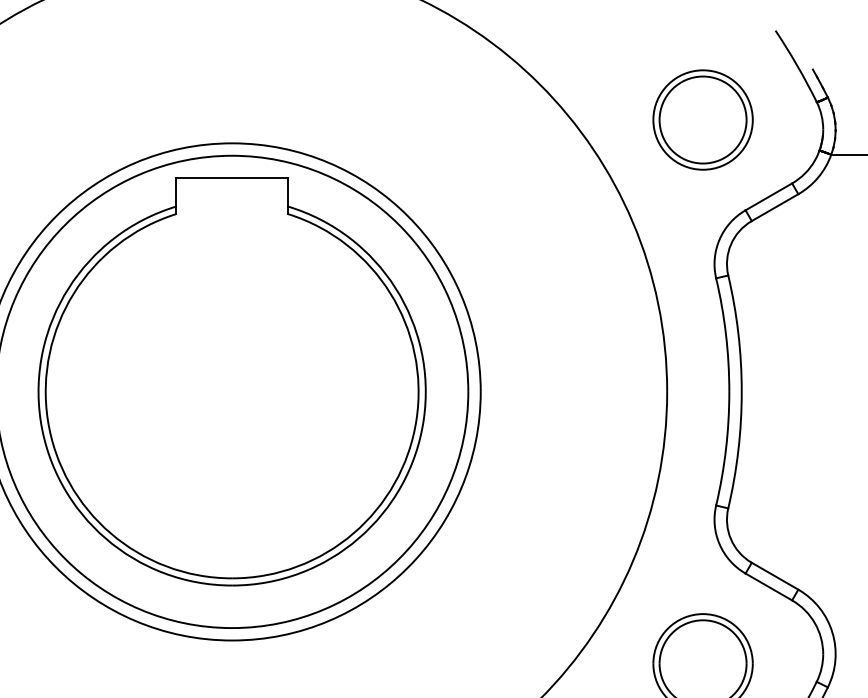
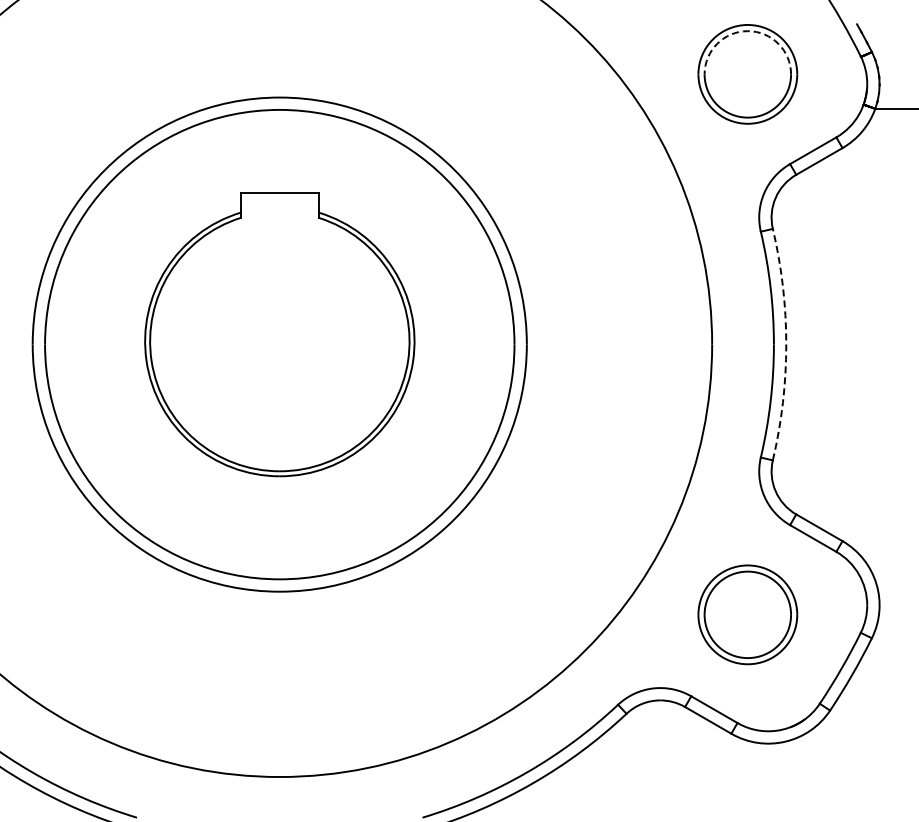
arc: (702, 76) -> (747, 31), solid -> dashed
part: (231, 381) -> (279, 334), size x0.7
arc: (741, 391) -> (786, 344), solid -> dashed

